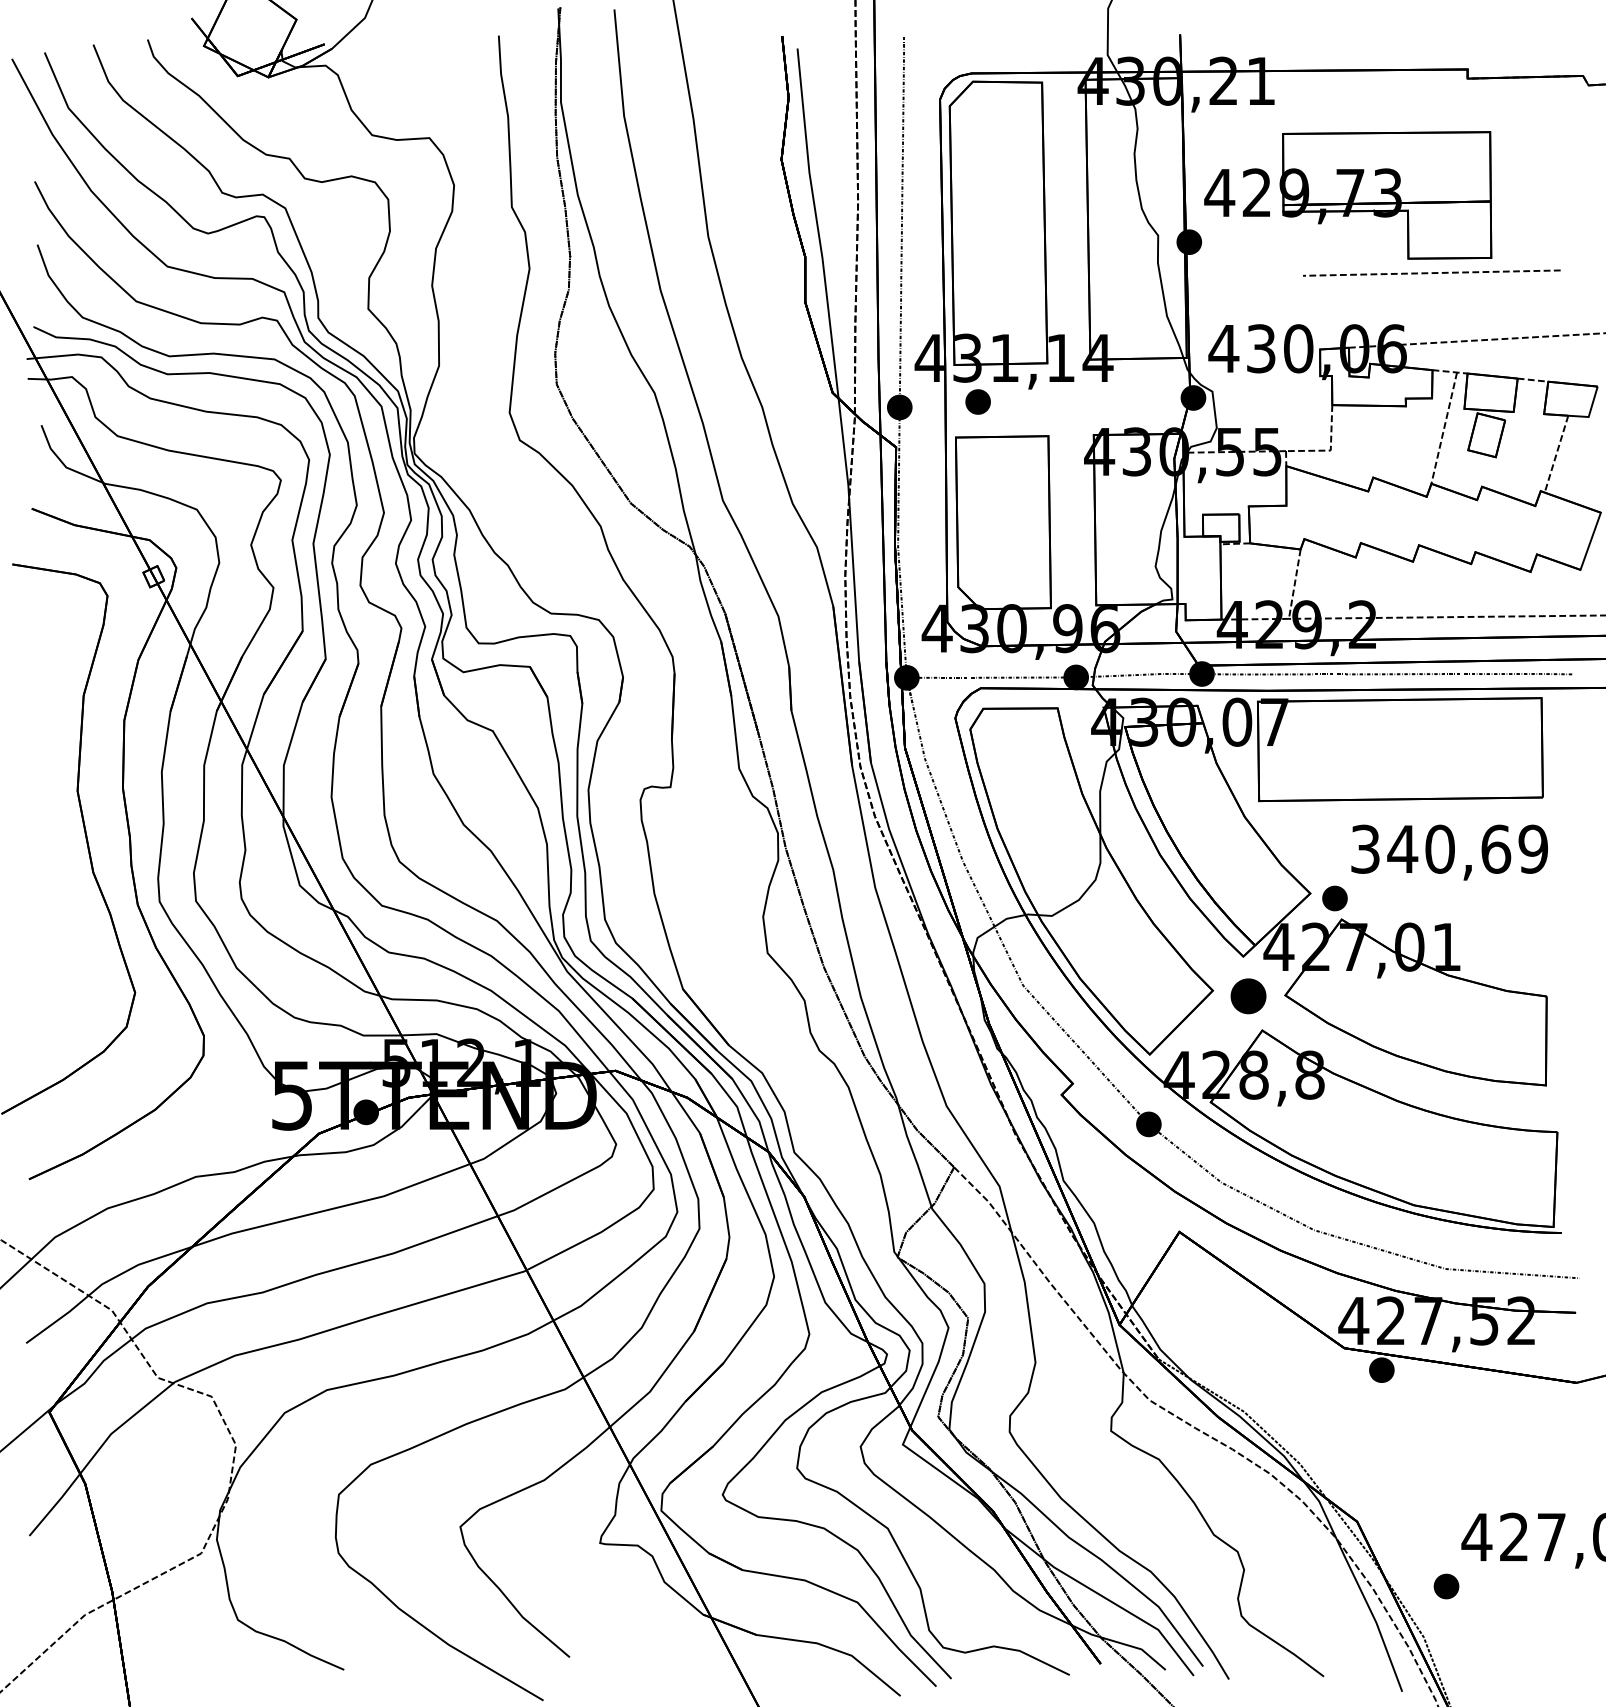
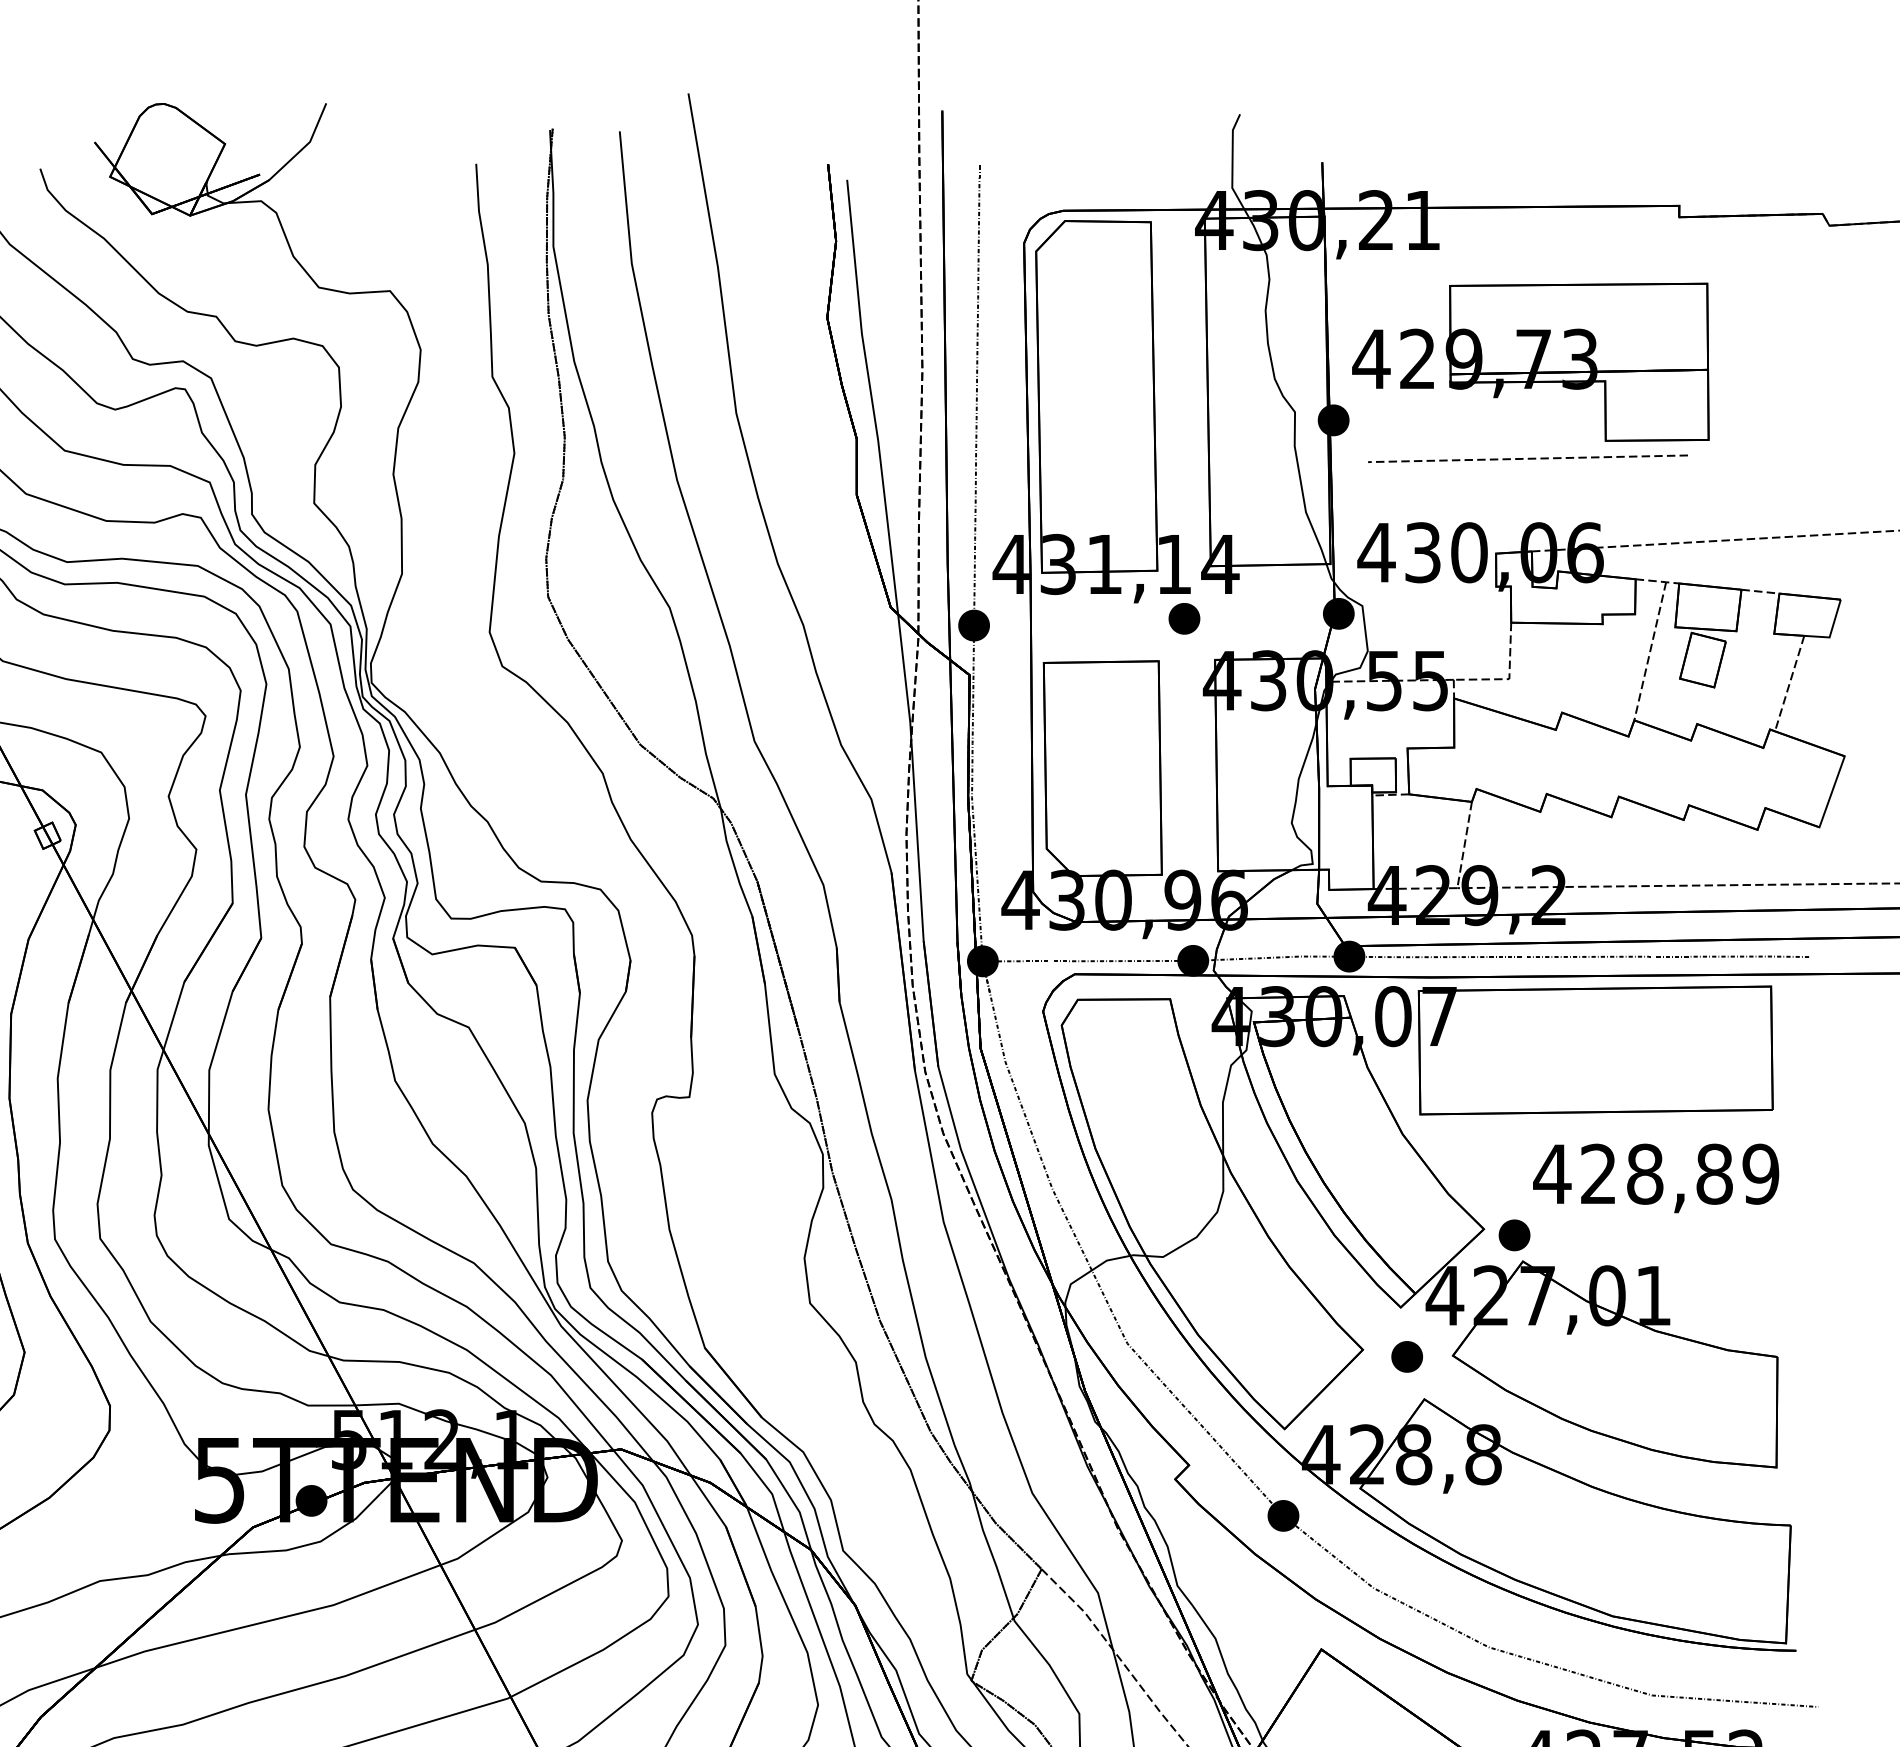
line: (1431, 272) -> (1527, 457), moved
part: (977, 401) -> (1183, 618), moved
text: (1430, 848) -> (1633, 1173), 340,69 -> 428,89
part: (1248, 996) -> (1407, 1357), size x0.71

